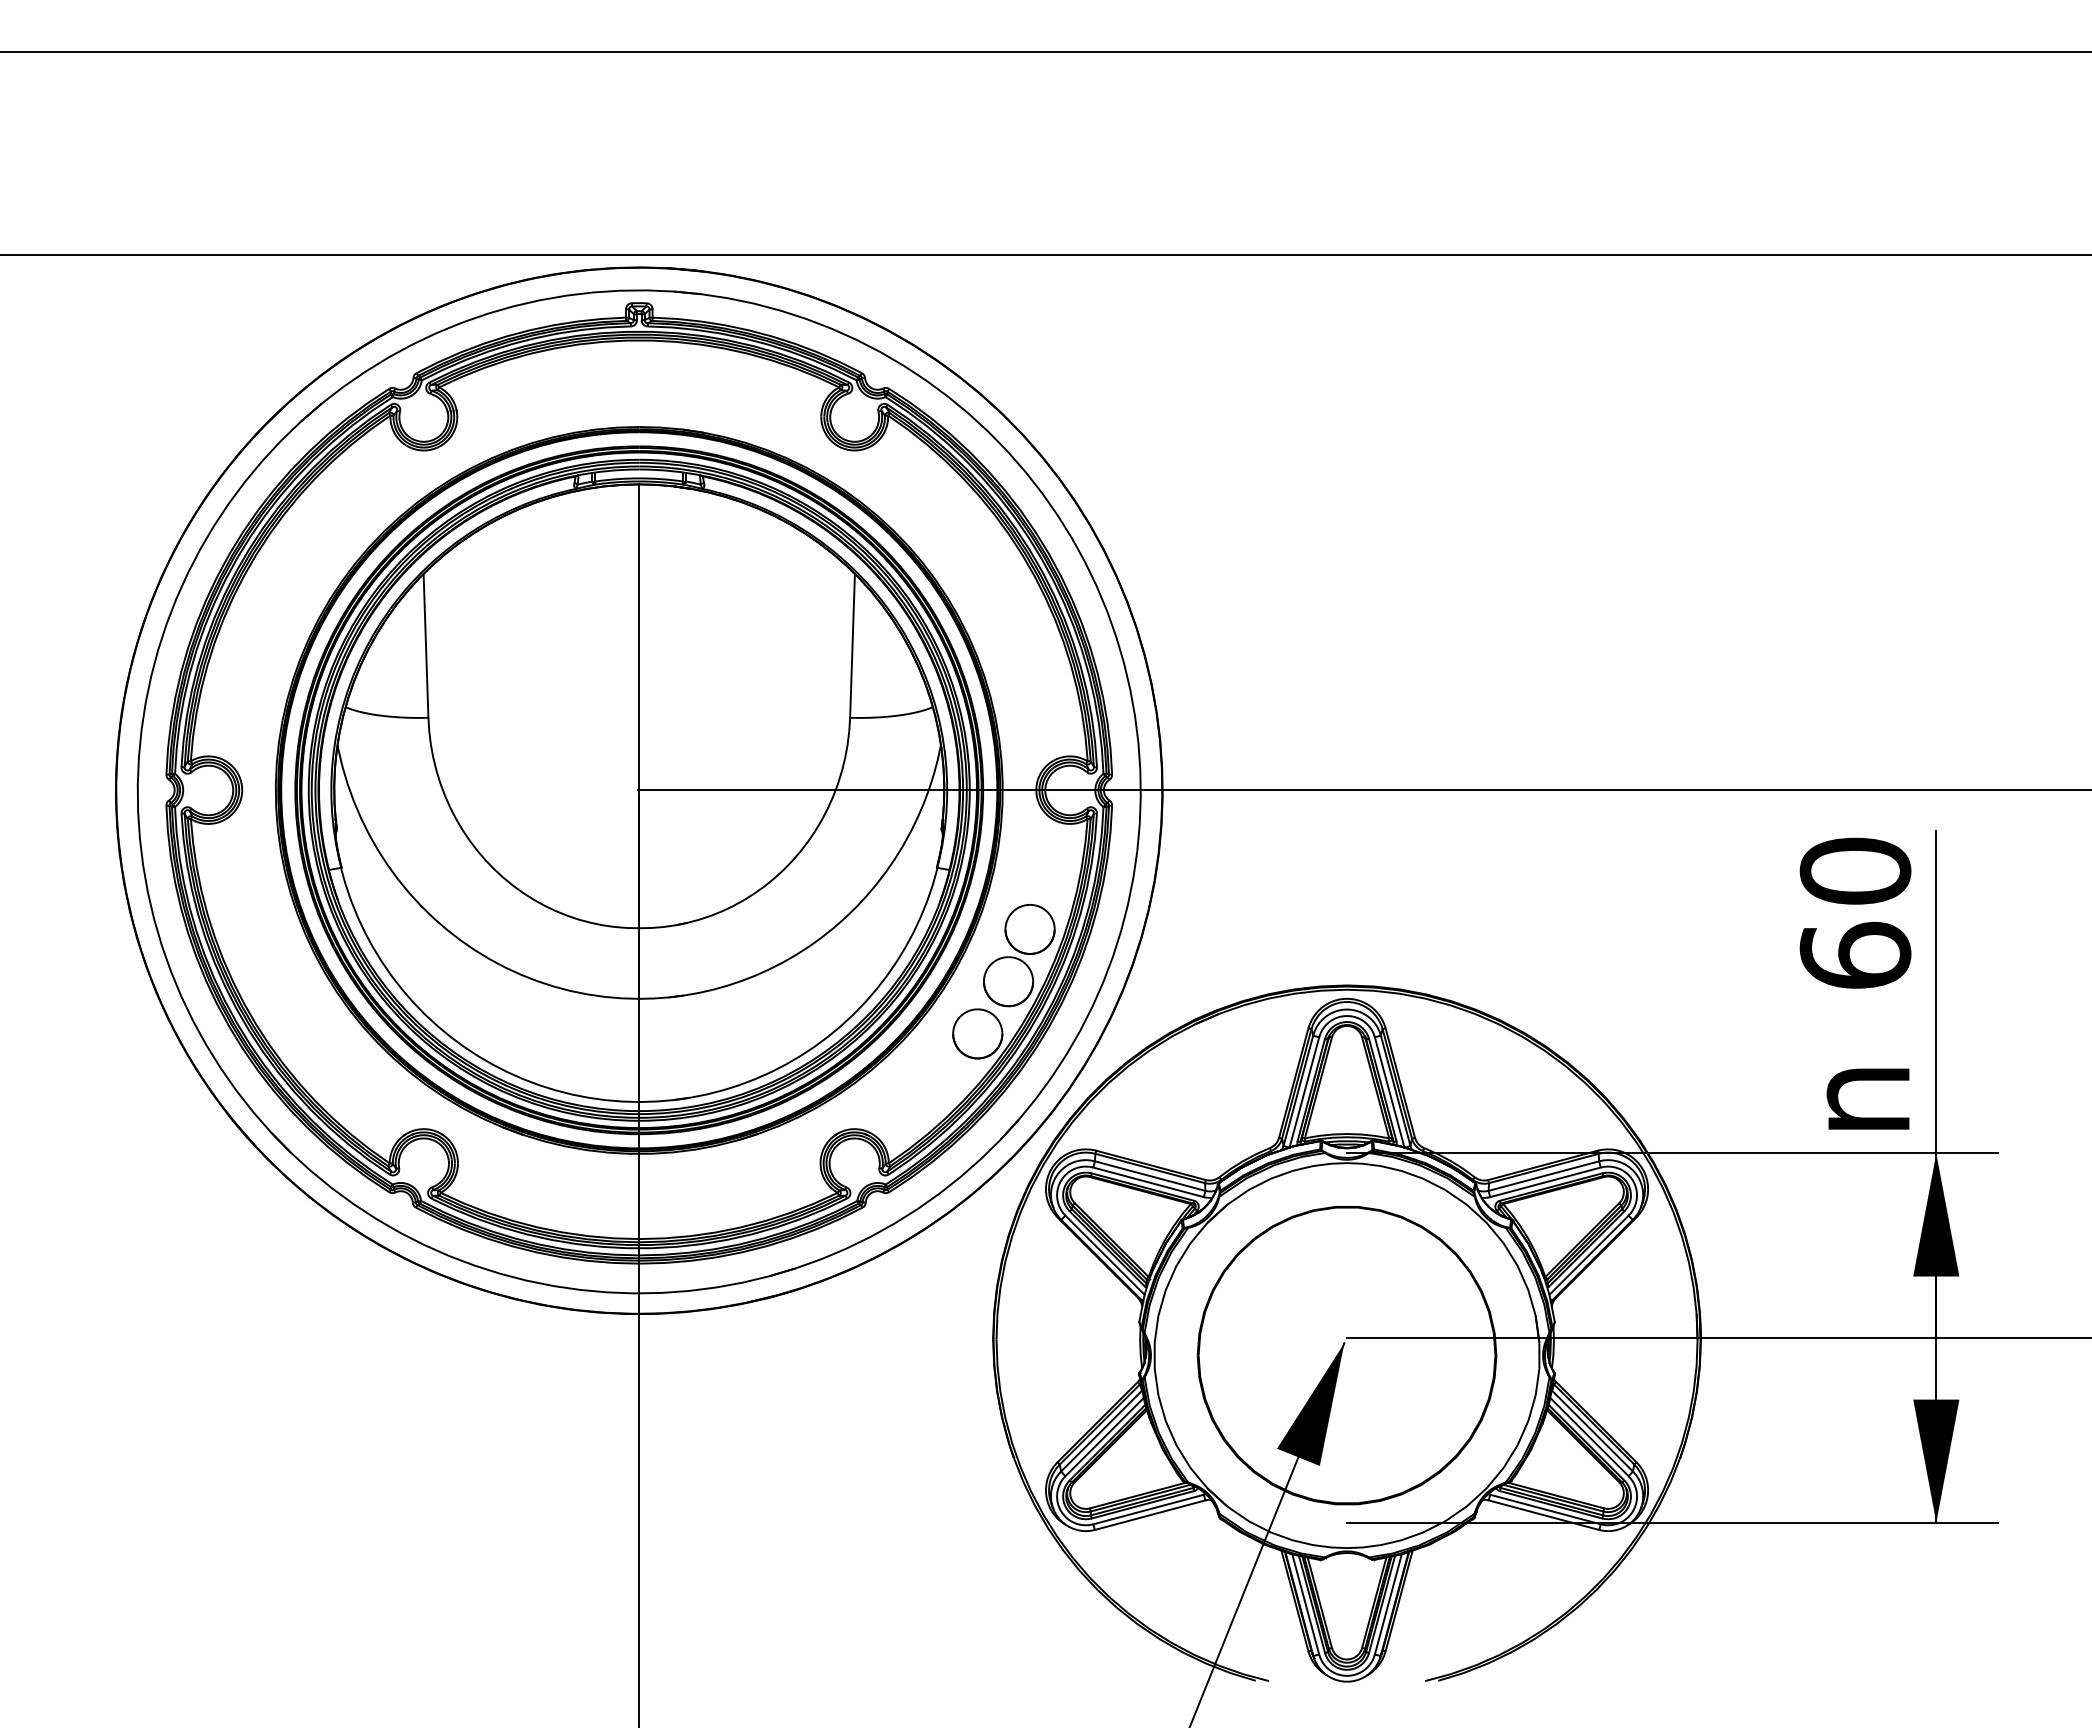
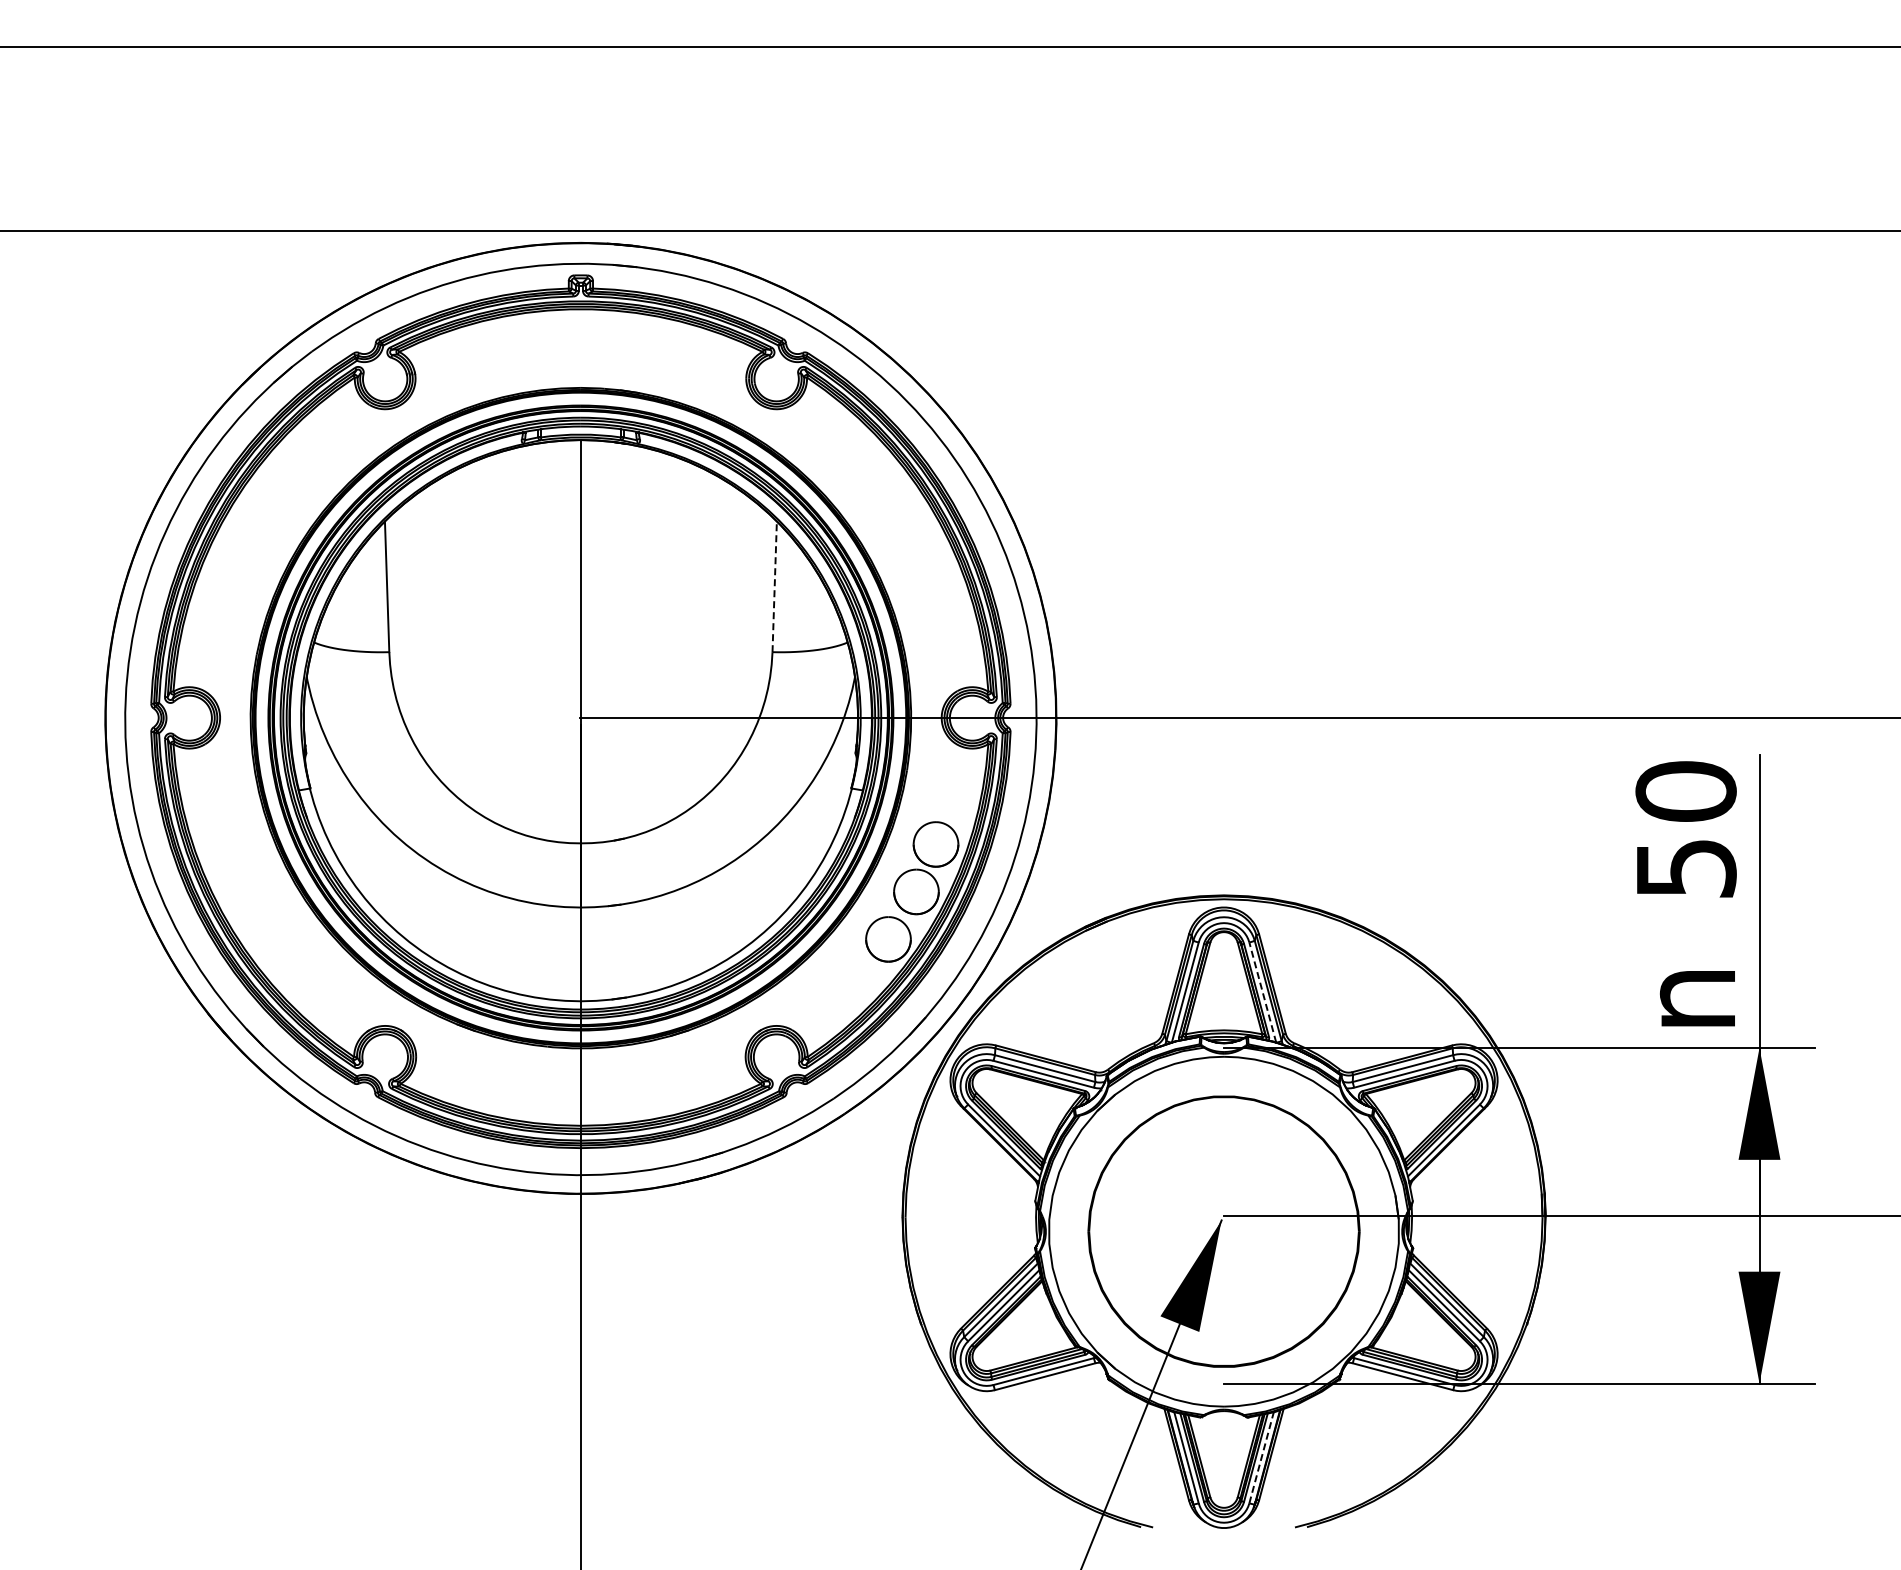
line: (852, 645) -> (774, 586), solid -> dashed
text: (1854, 954) -> (1685, 867), 60 -> 50
line: (1389, 1092) -> (1262, 992), solid -> dashed
line: (1388, 1604) -> (1261, 1457), solid -> dashed

